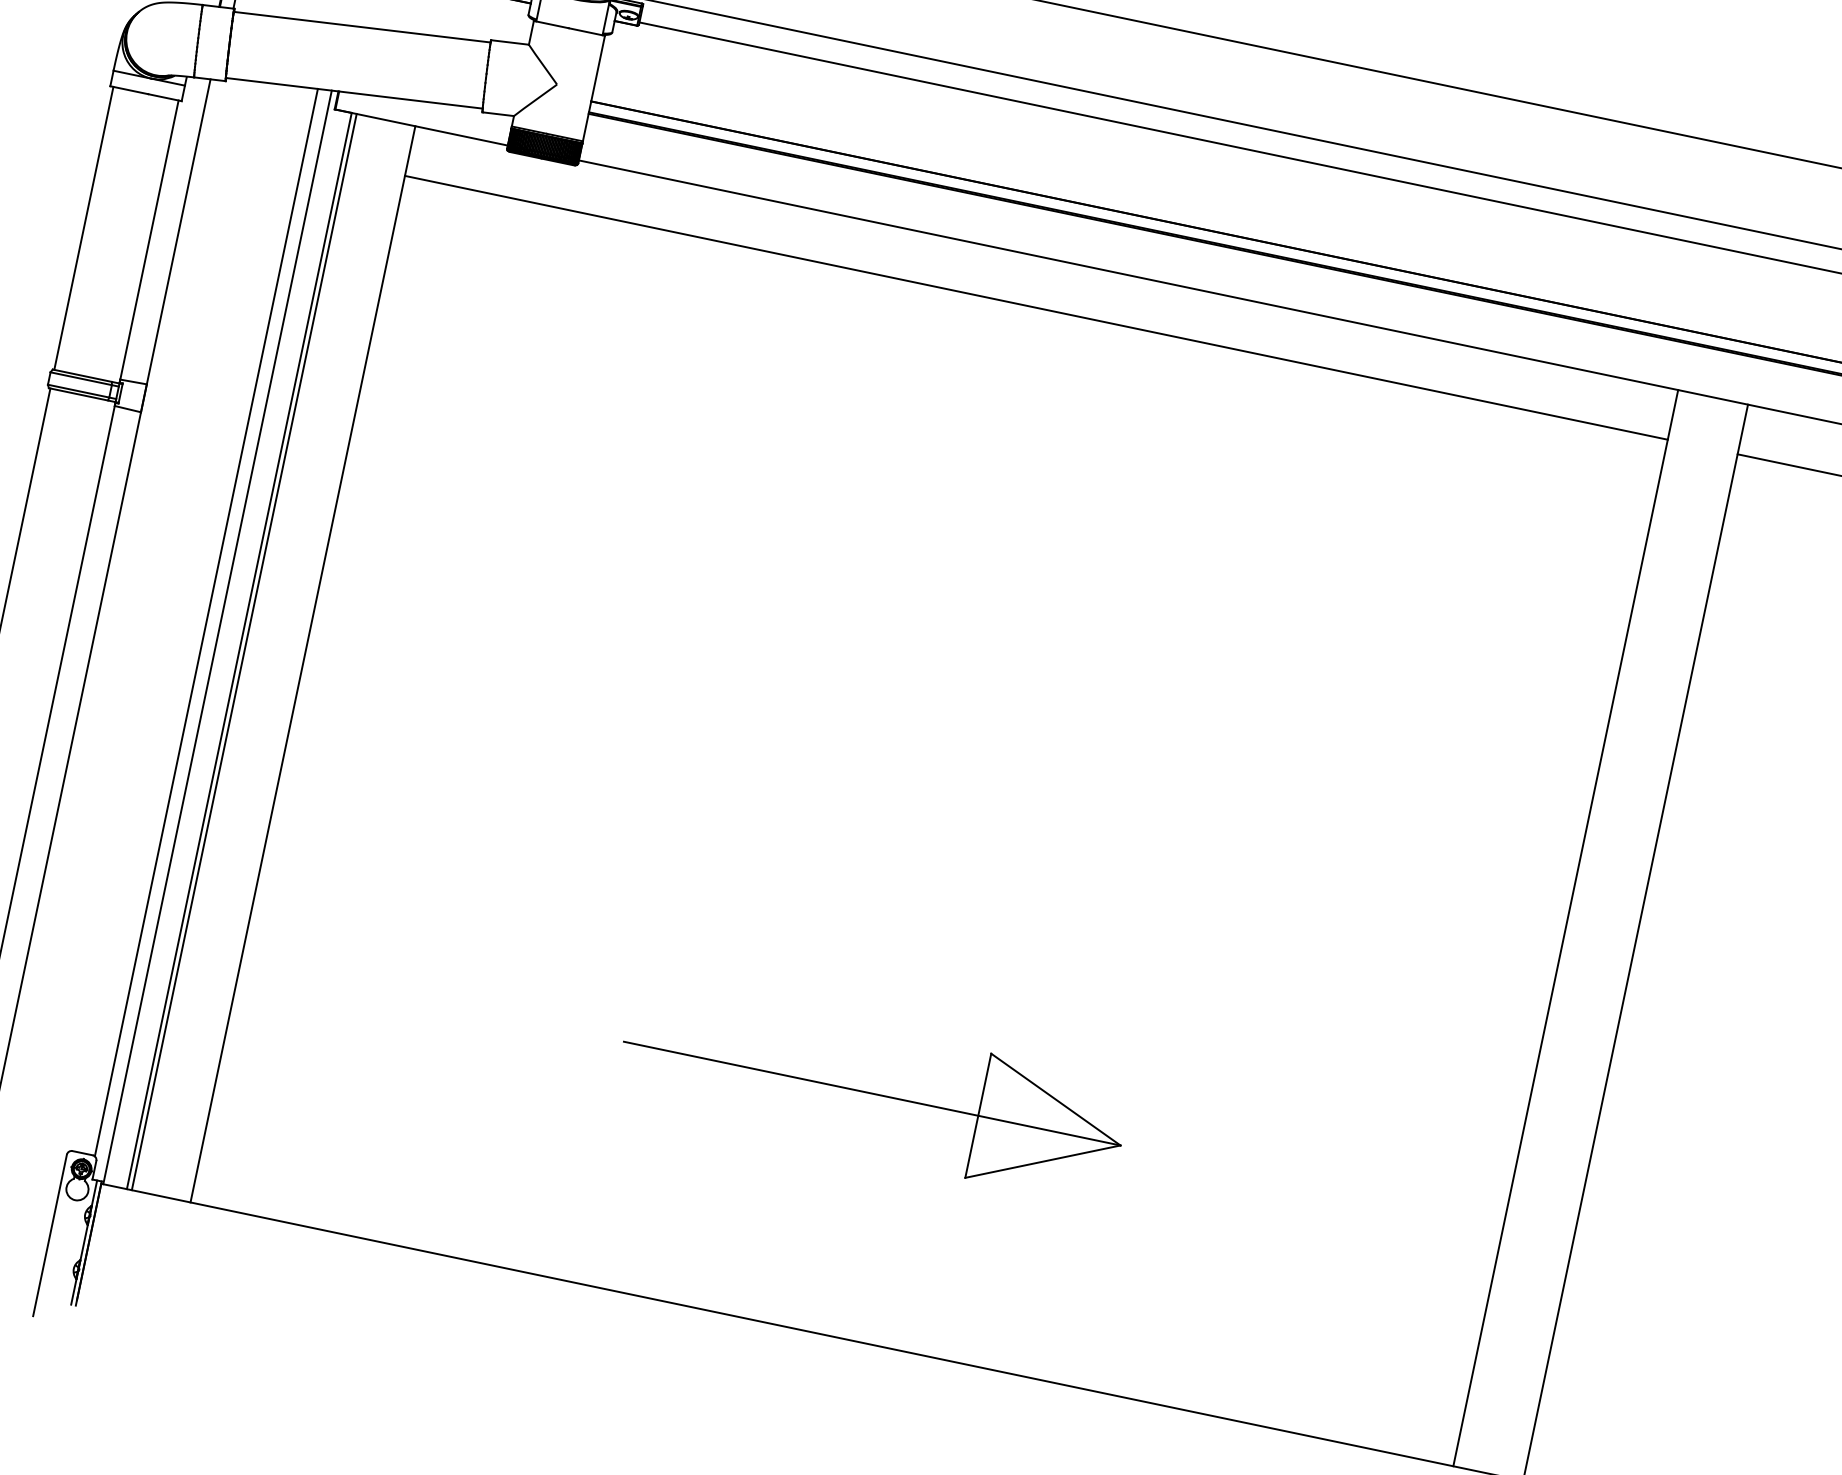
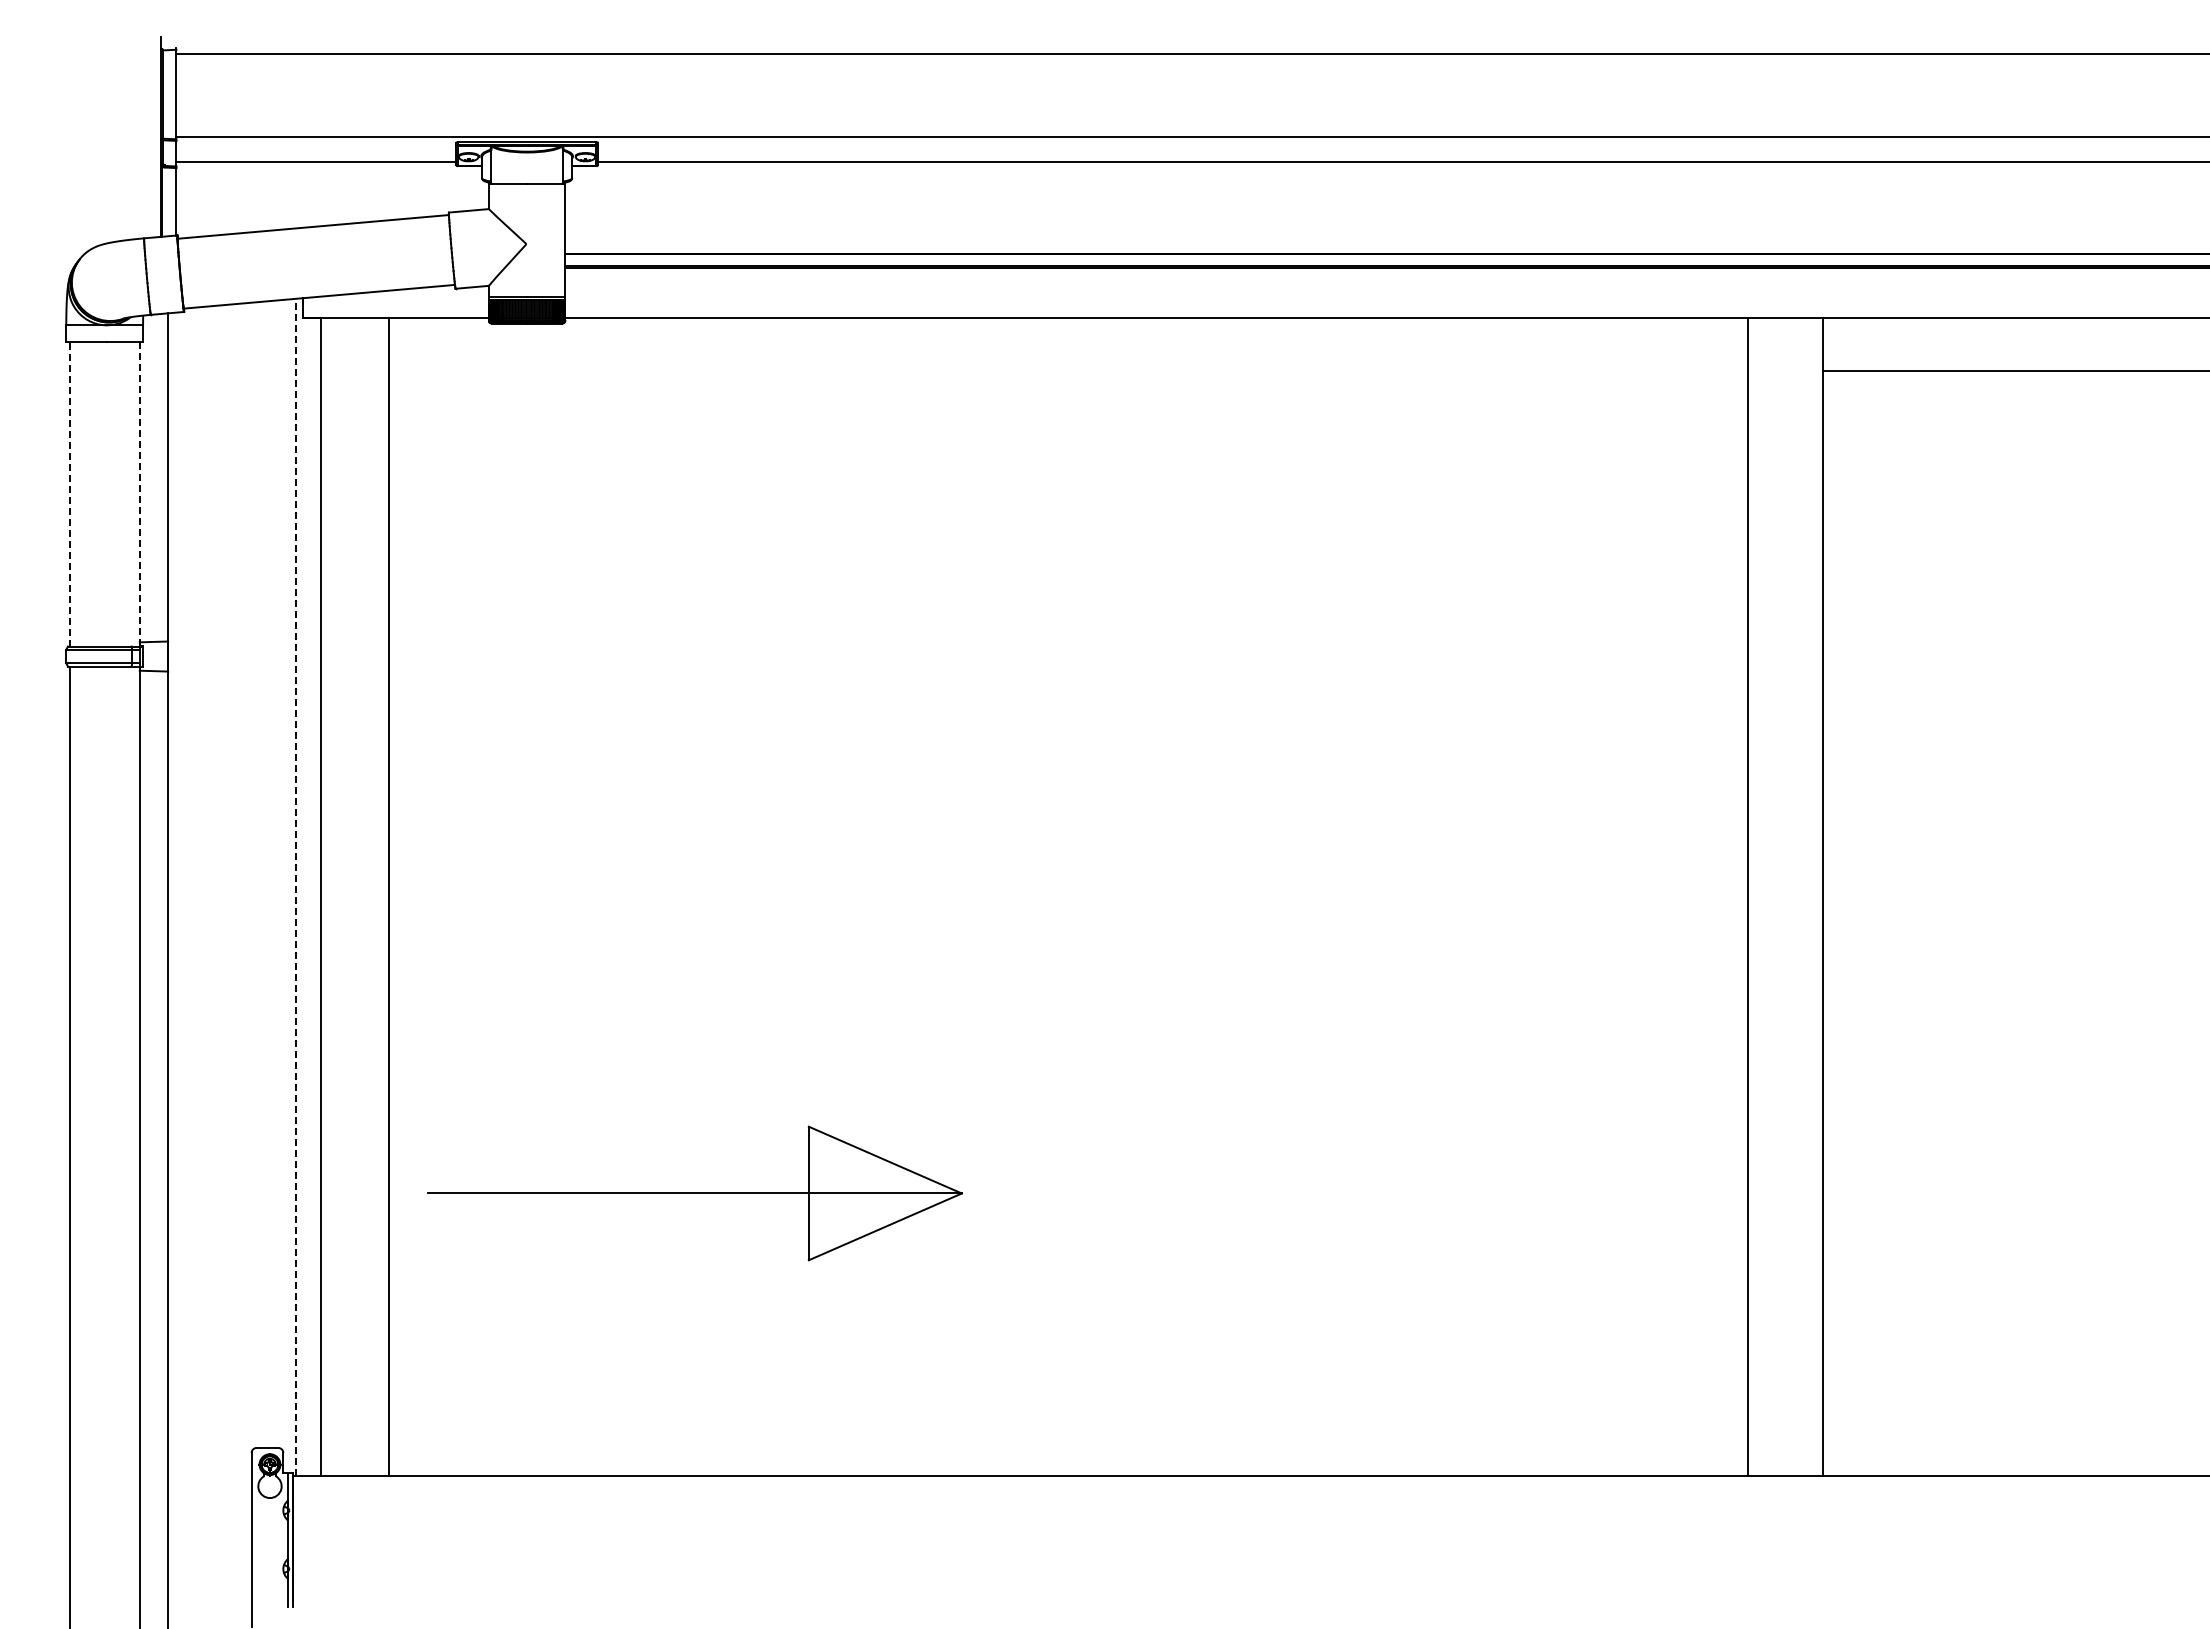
line: (83, 227) -> (69, 493), solid -> dashed
line: (148, 242) -> (139, 494), solid -> dashed
line: (1036, 308) -> (1068, 371), removed
line: (206, 622) -> (280, 874), removed
line: (217, 636) -> (295, 886), solid -> dashed
line: (244, 652) -> (326, 896), removed
part: (872, 1093) -> (694, 1193), moved

